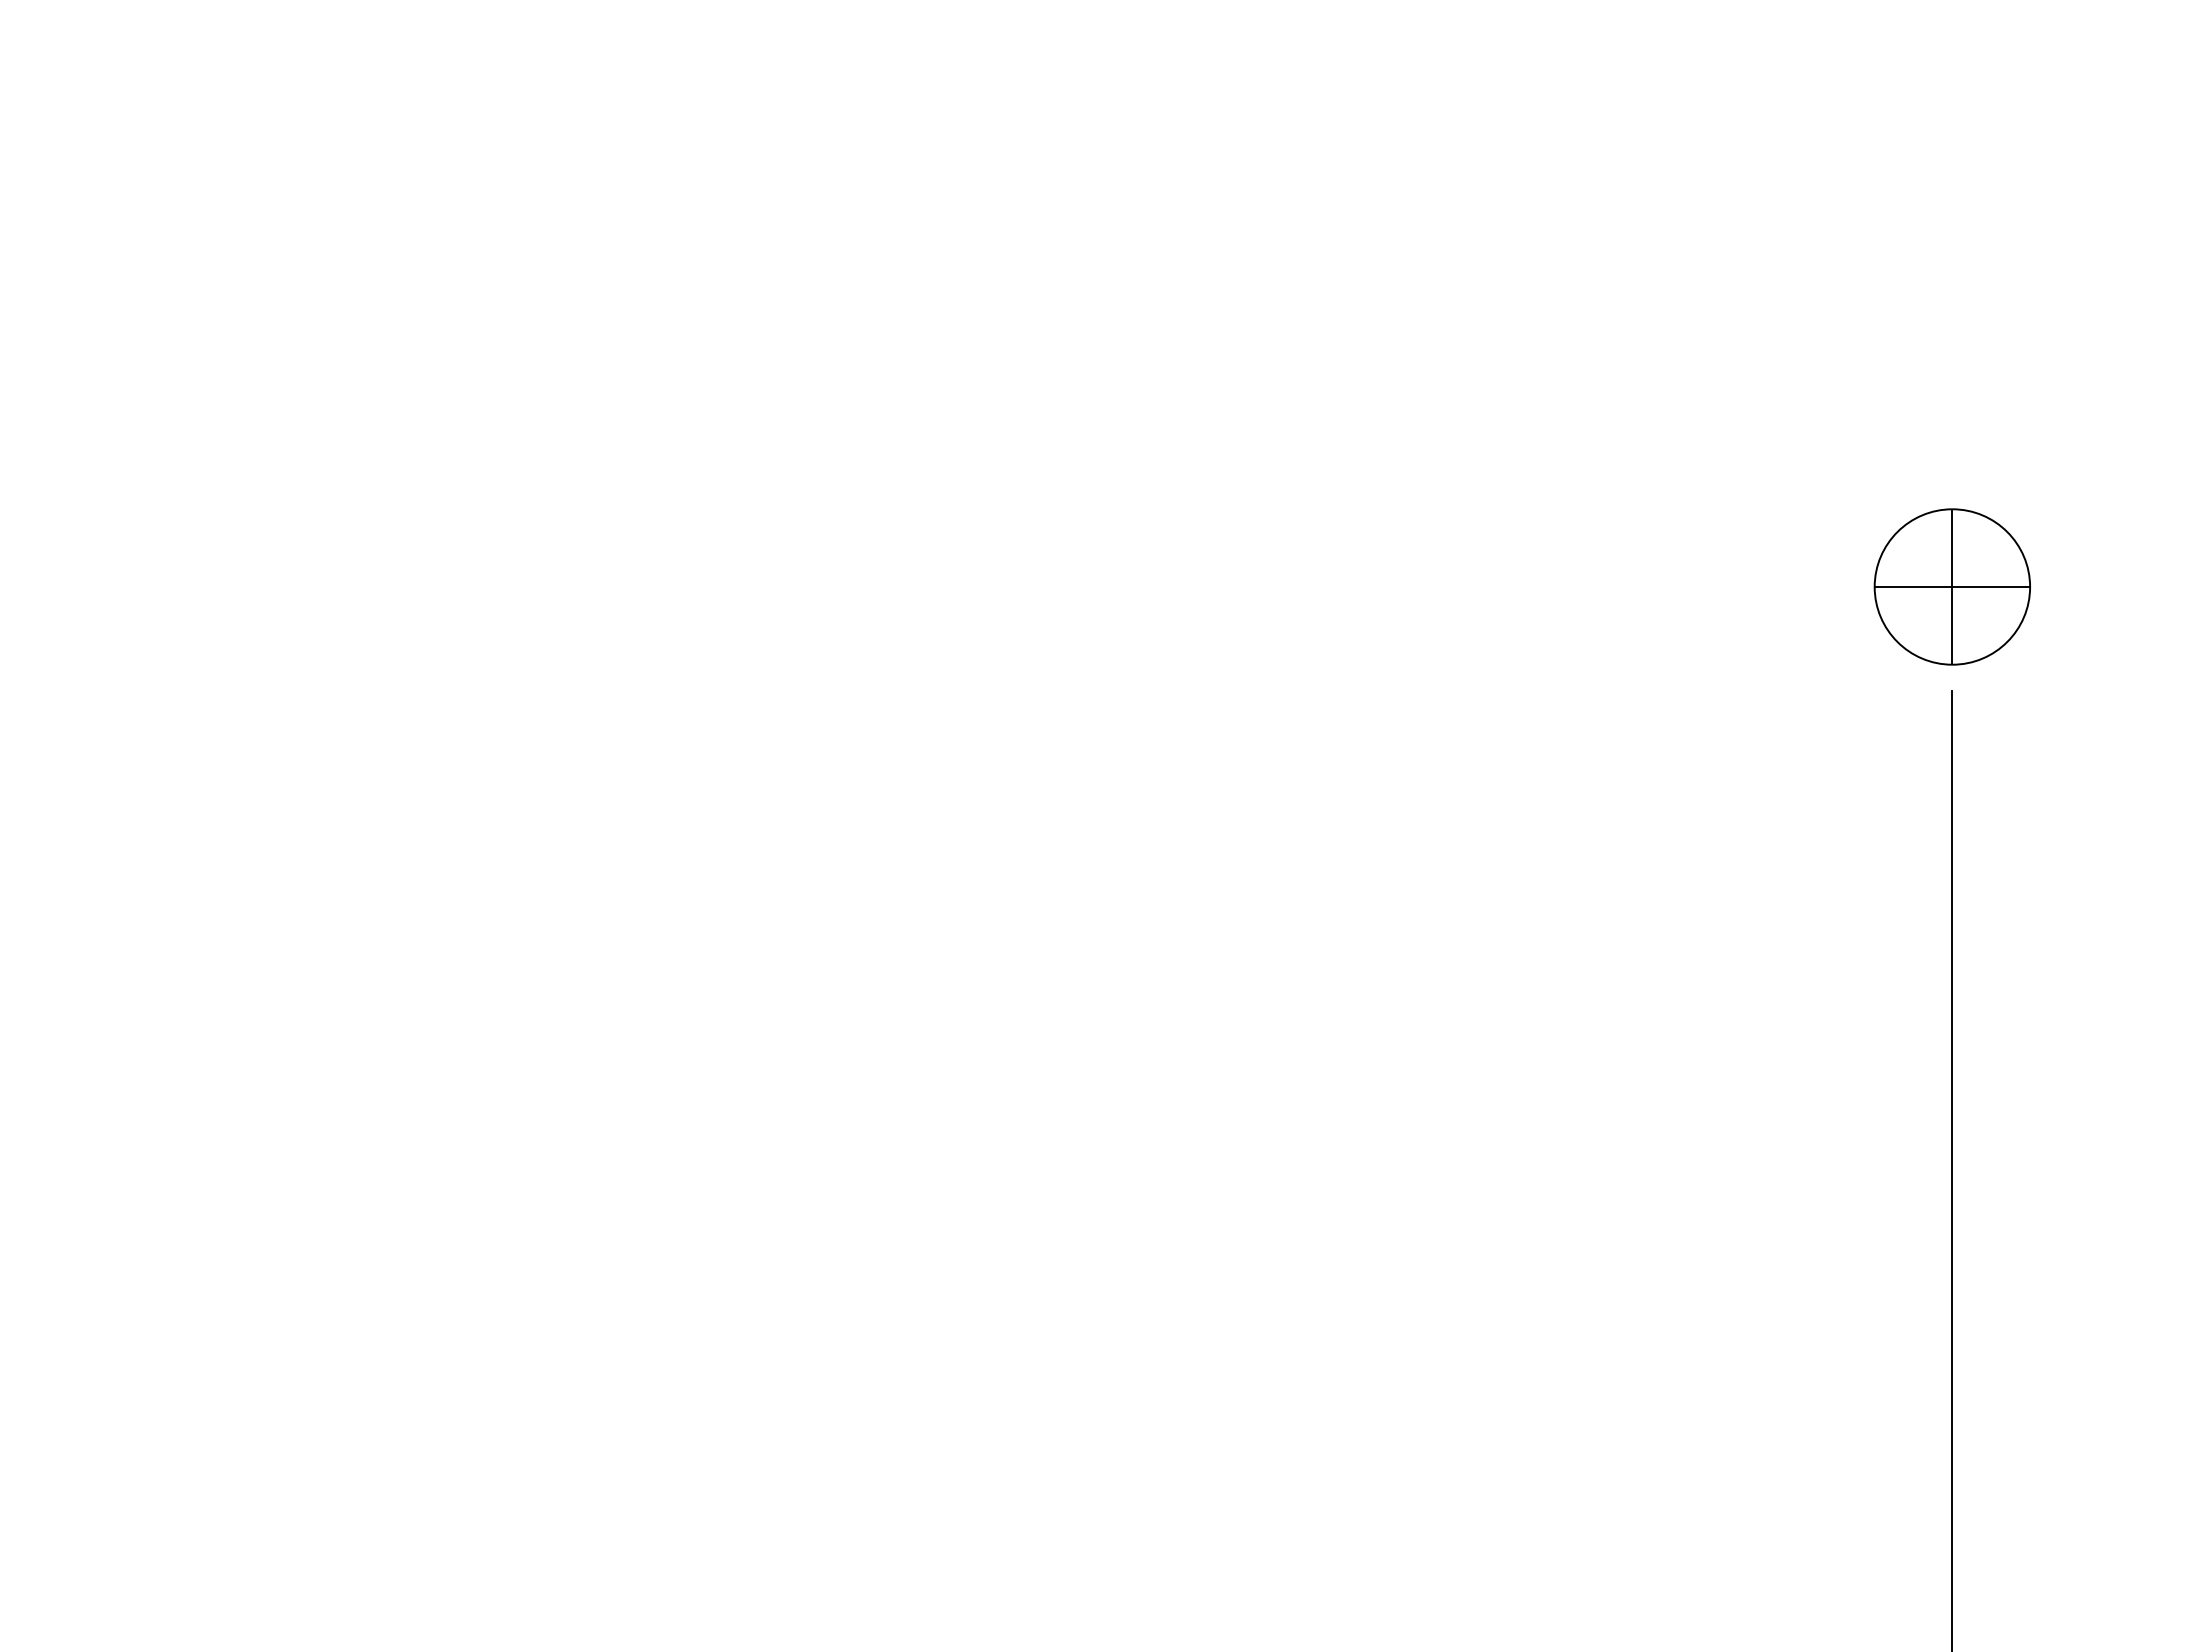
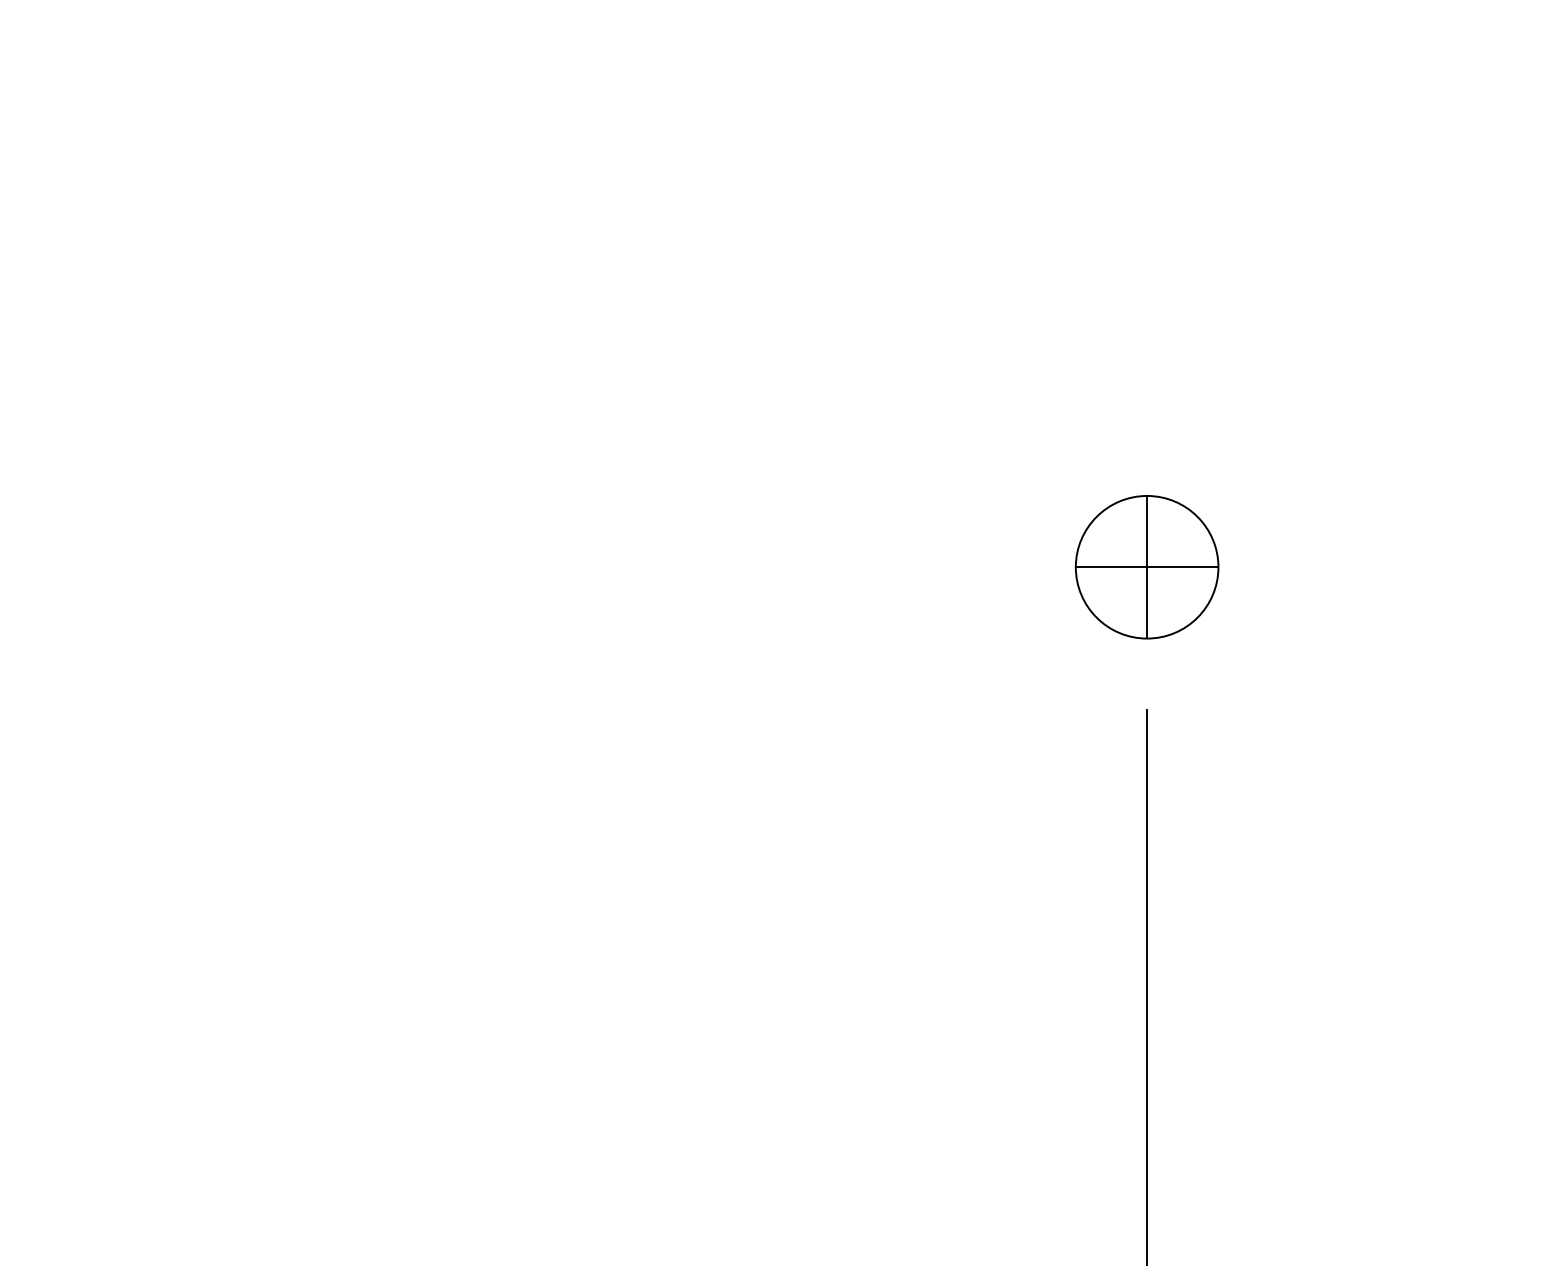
part: (1951, 586) -> (1146, 566), moved

